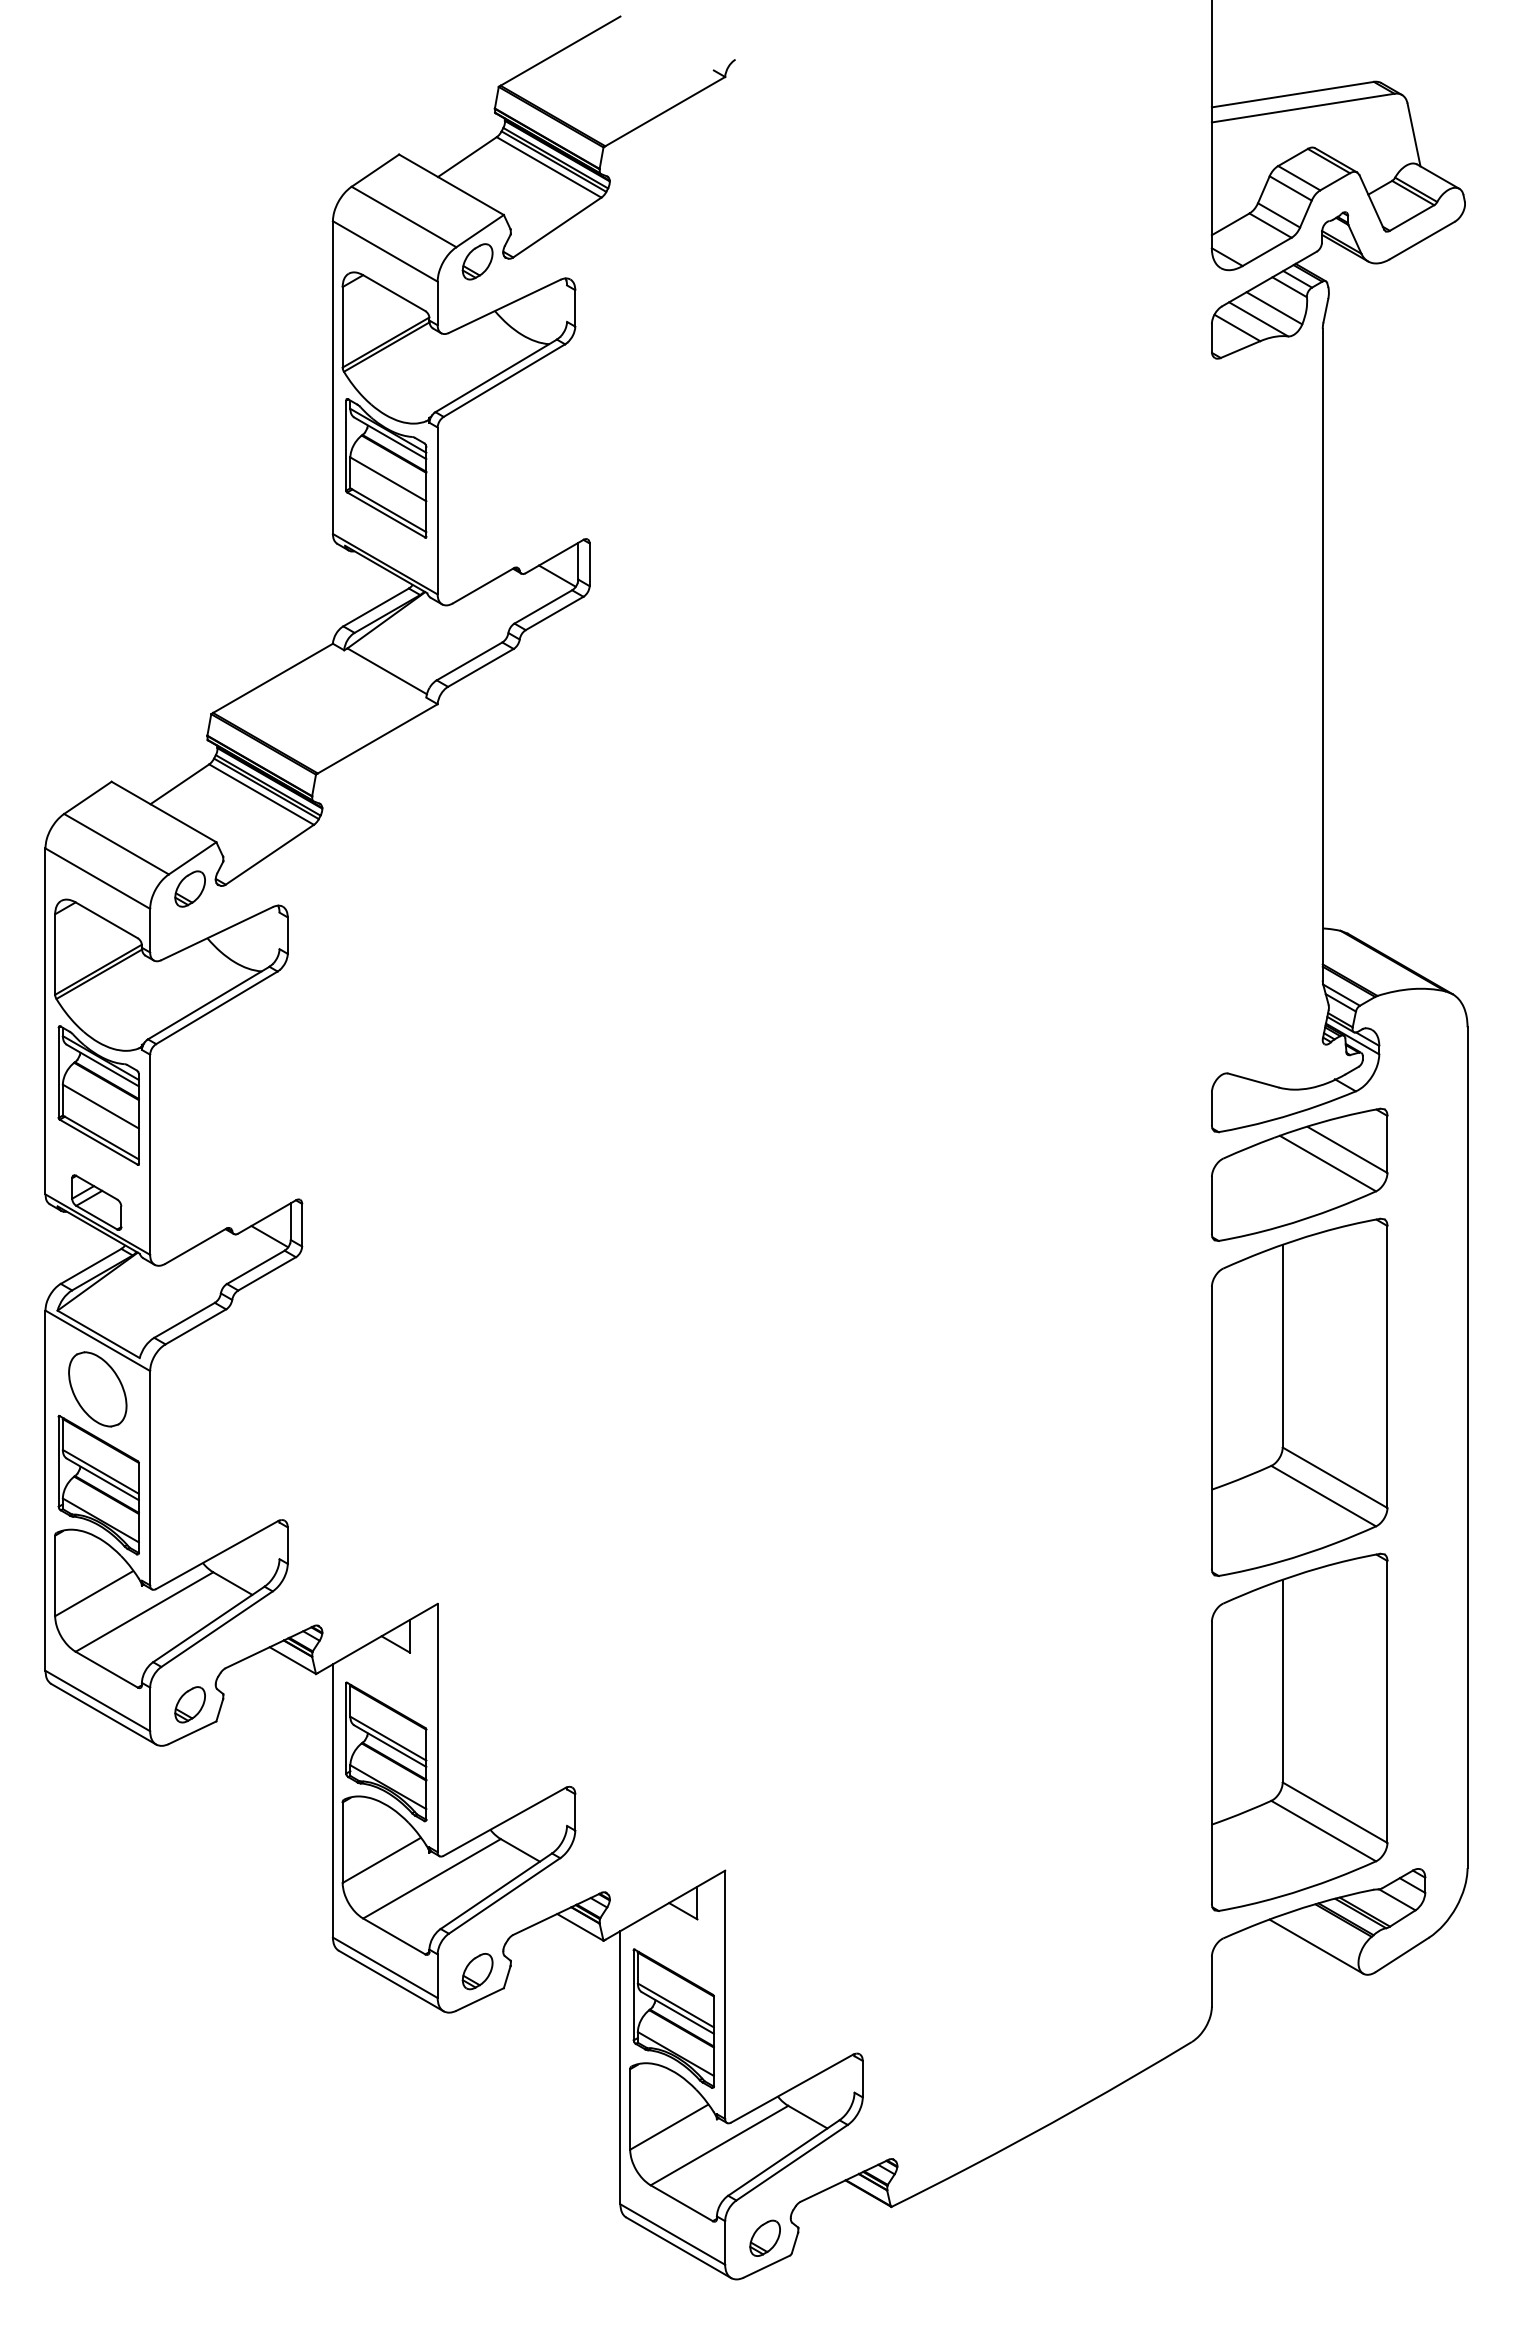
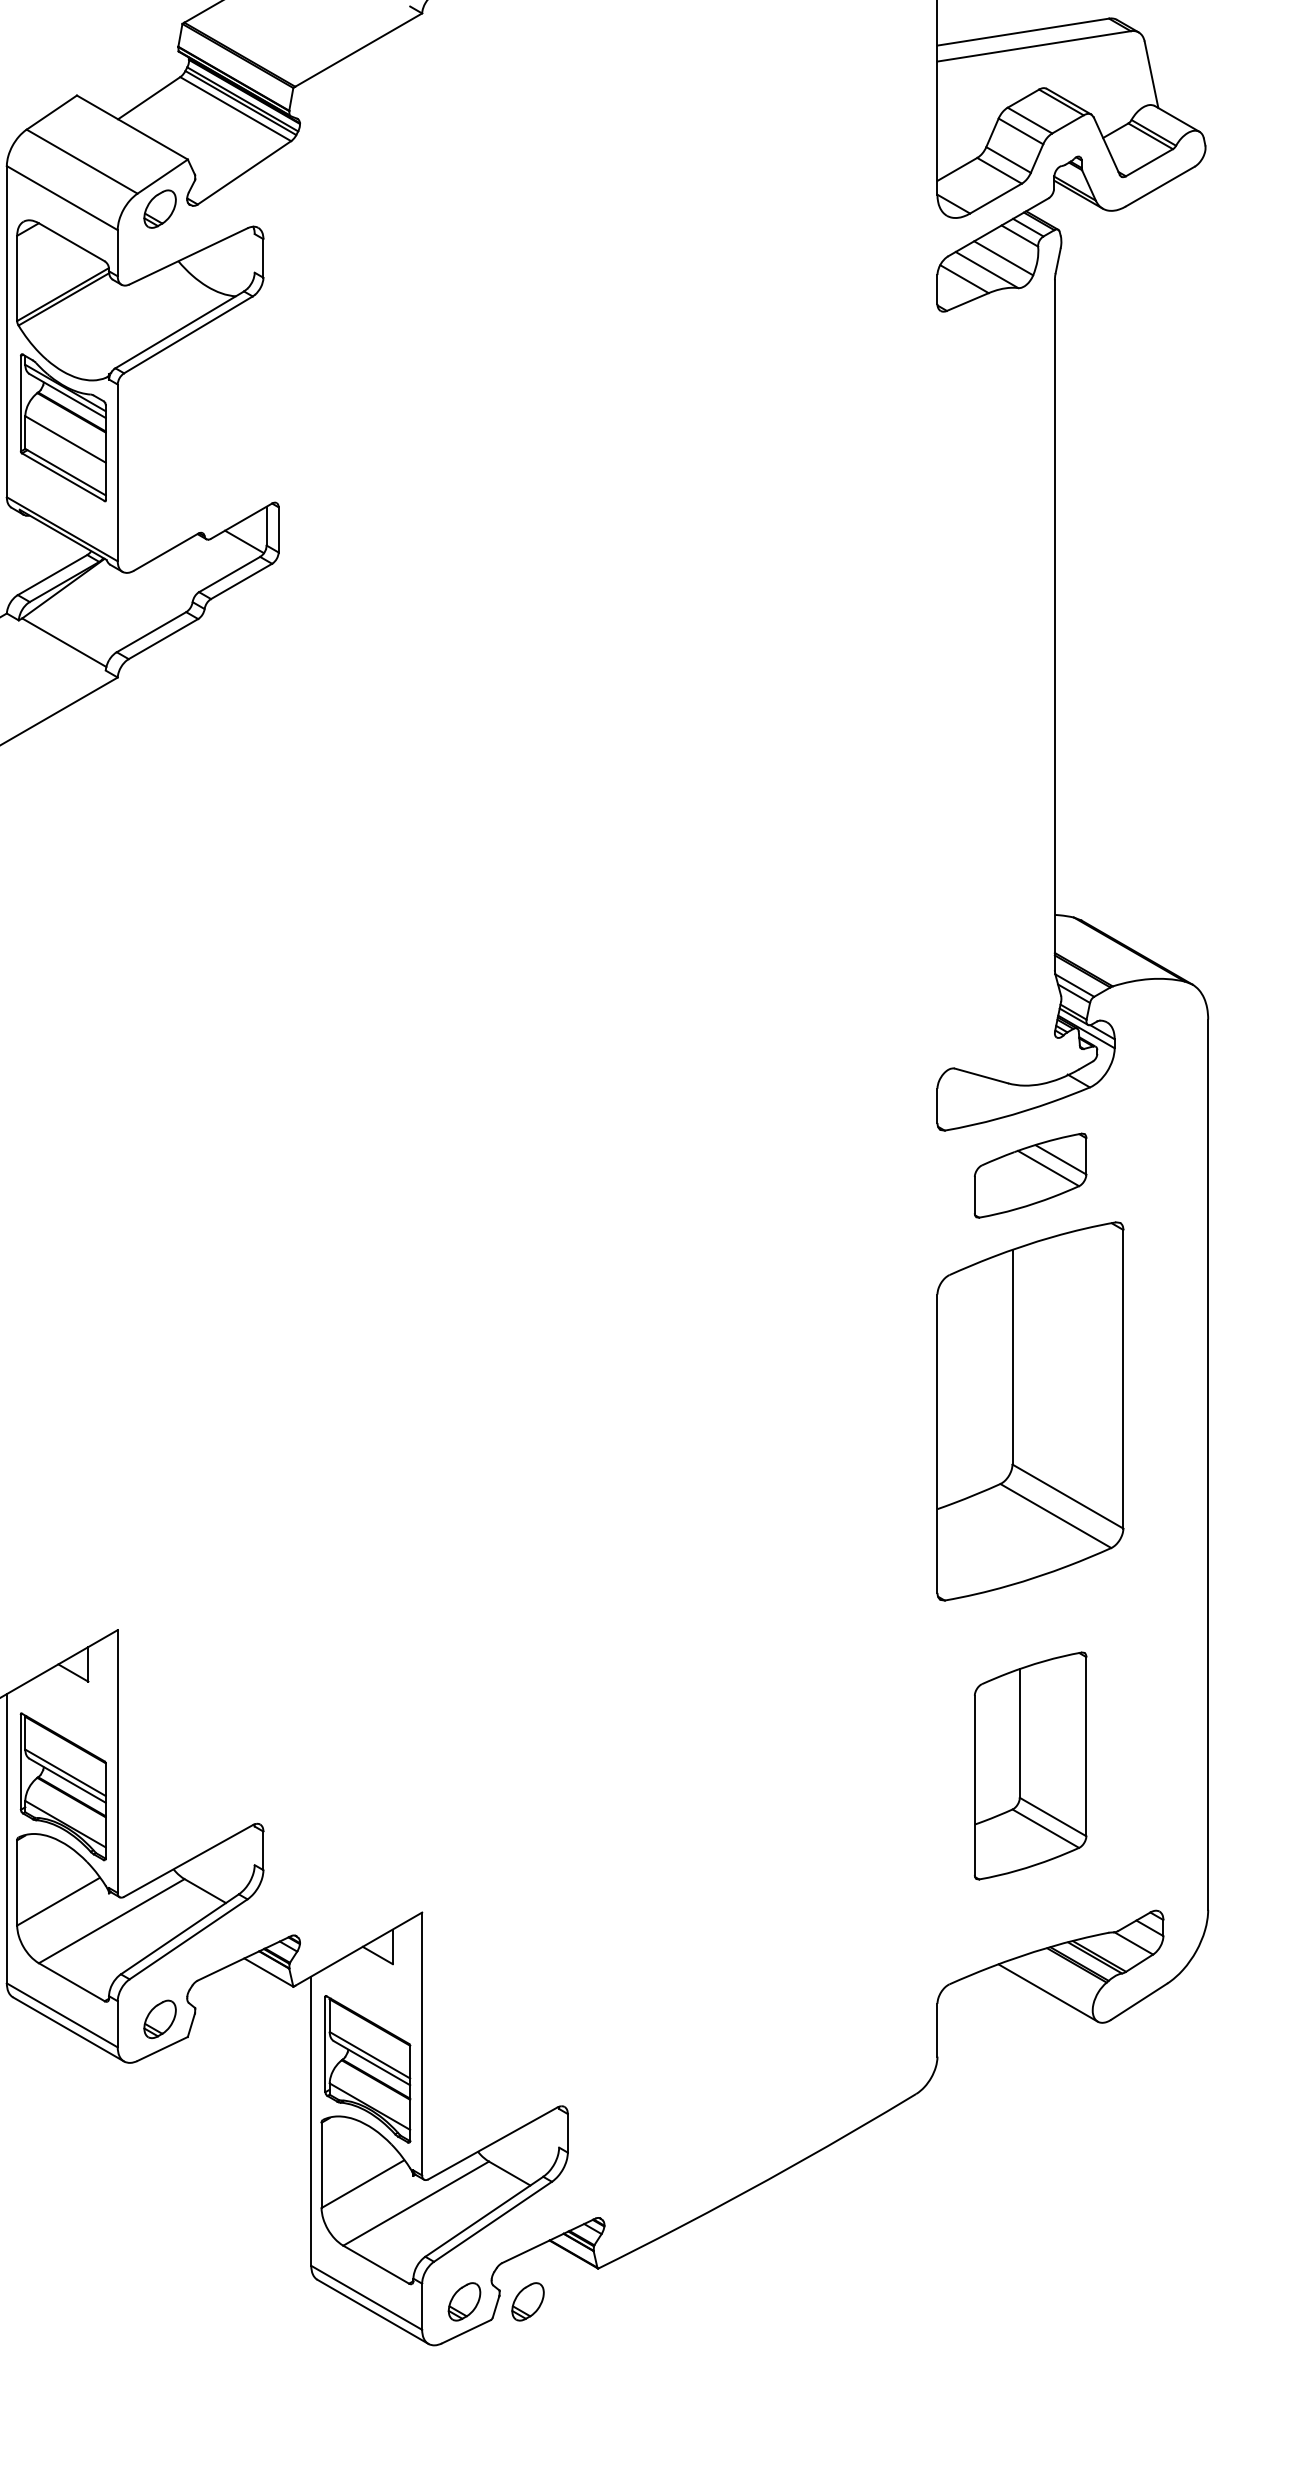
part: (1299, 1174) -> (1030, 1175), size x0.6
part: (1299, 1731) -> (1030, 1765), size x0.6
part: (824, 2237) -> (527, 2300), added

